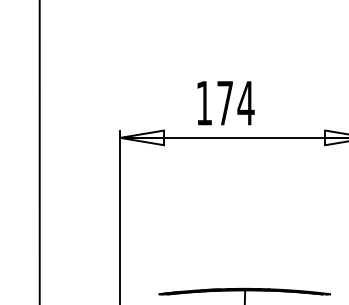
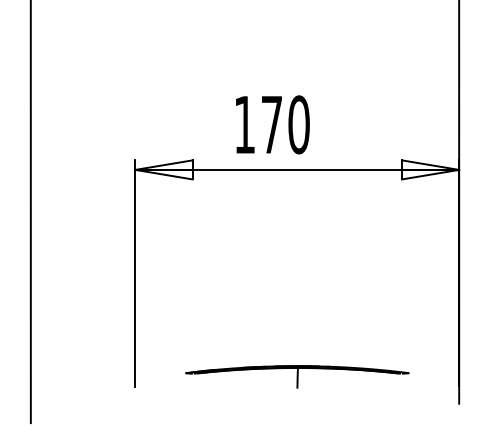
text: (245, 102) -> (298, 124), 174 -> 170

